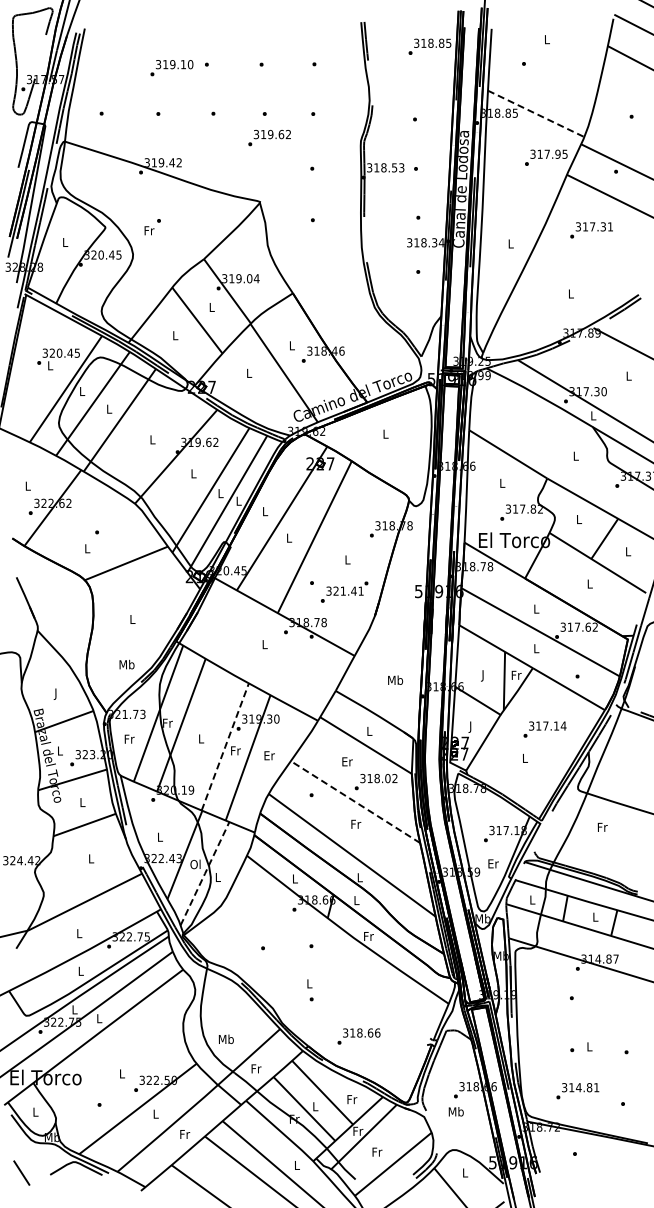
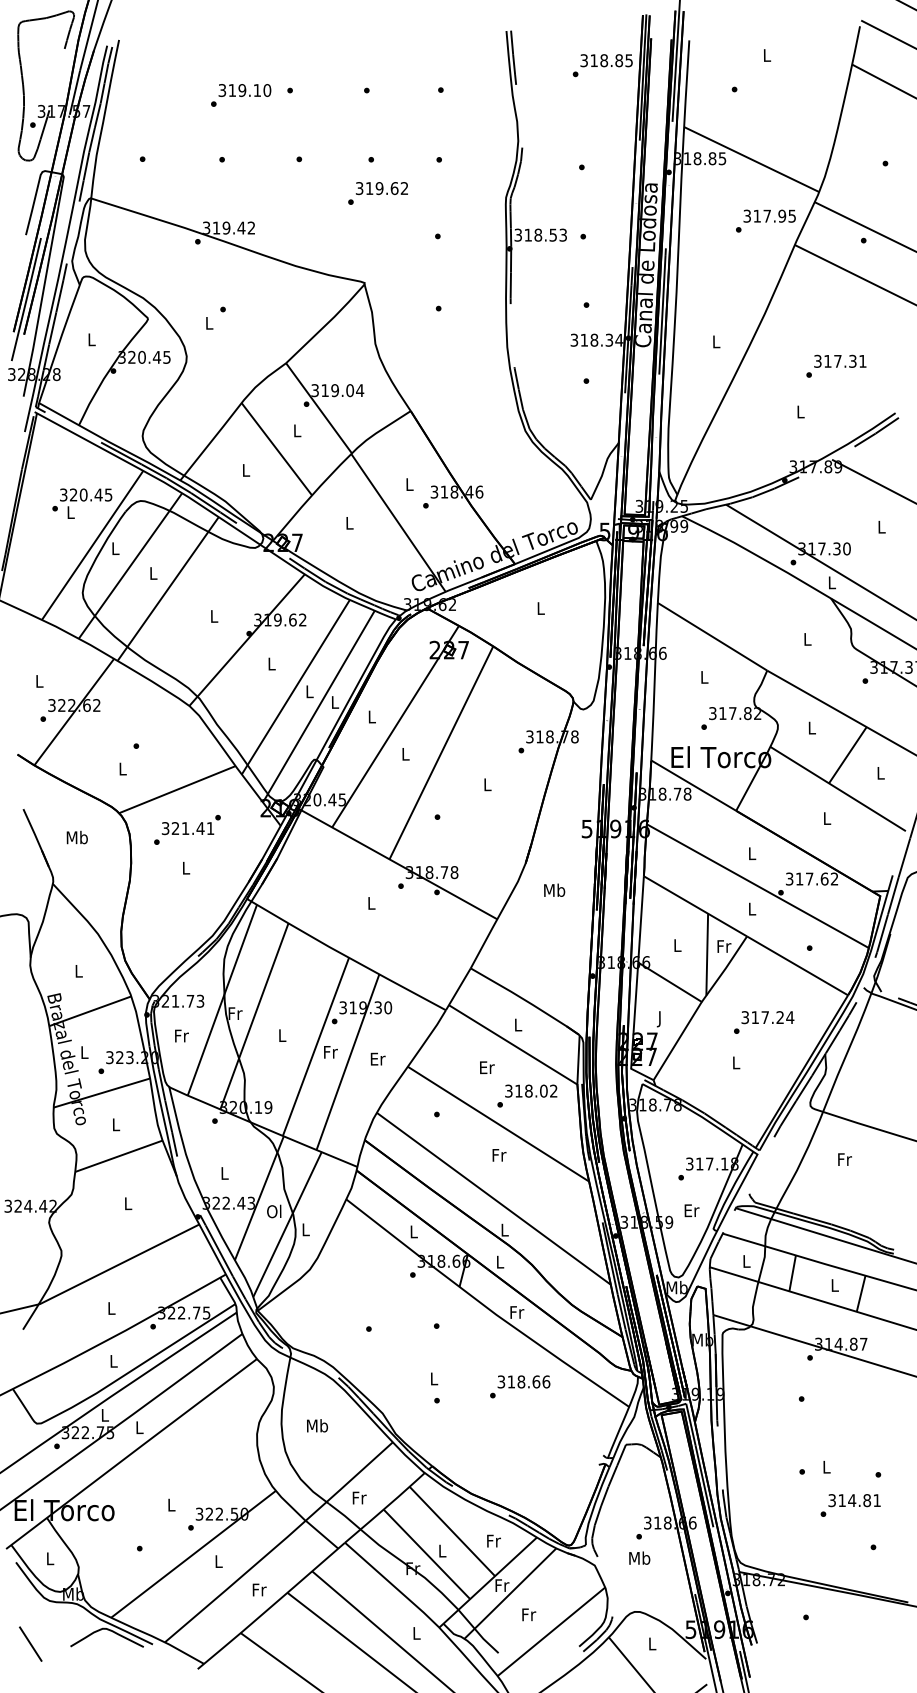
line: (536, 113) -> (752, 159), dashed -> solid
text: (149, 230) -> (209, 323), Fr -> L
text: (591, 230) -> (836, 366), moved
text: (344, 591) -> (187, 828), moved
text: (126, 664) -> (76, 837), moved
text: (483, 675) -> (677, 946), J -> L
text: (395, 679) -> (554, 889), moved
text: (55, 693) -> (77, 971), J -> L
text: (556, 725) -> (780, 1016), 317.14 -> 317.24
line: (225, 746) -> (316, 1046), dashed -> solid
line: (355, 802) -> (498, 1124), dashed -> solid
line: (204, 873) -> (286, 1224), dashed -> solid
text: (358, 1036) -> (519, 1386), moved
text: (225, 1038) -> (316, 1424), moved
text: (577, 1091) -> (850, 1505), moved

